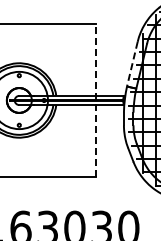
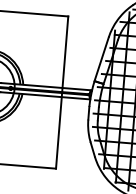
line: (132, 64) -> (101, 59), dashed -> solid
line: (95, 100) -> (61, 92), dashed -> solid

